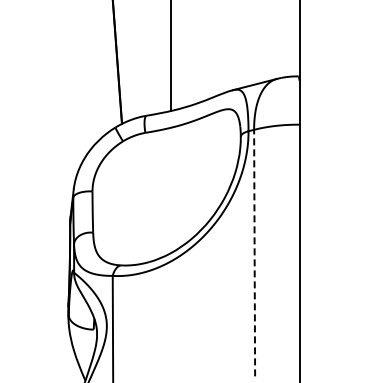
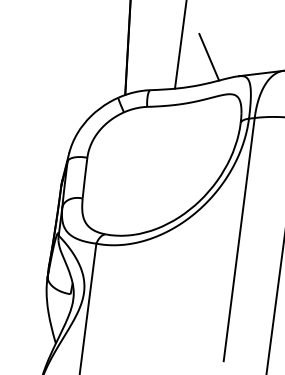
line: (200, 75) -> (208, 57), added
line: (254, 252) -> (239, 239), dashed -> solid

